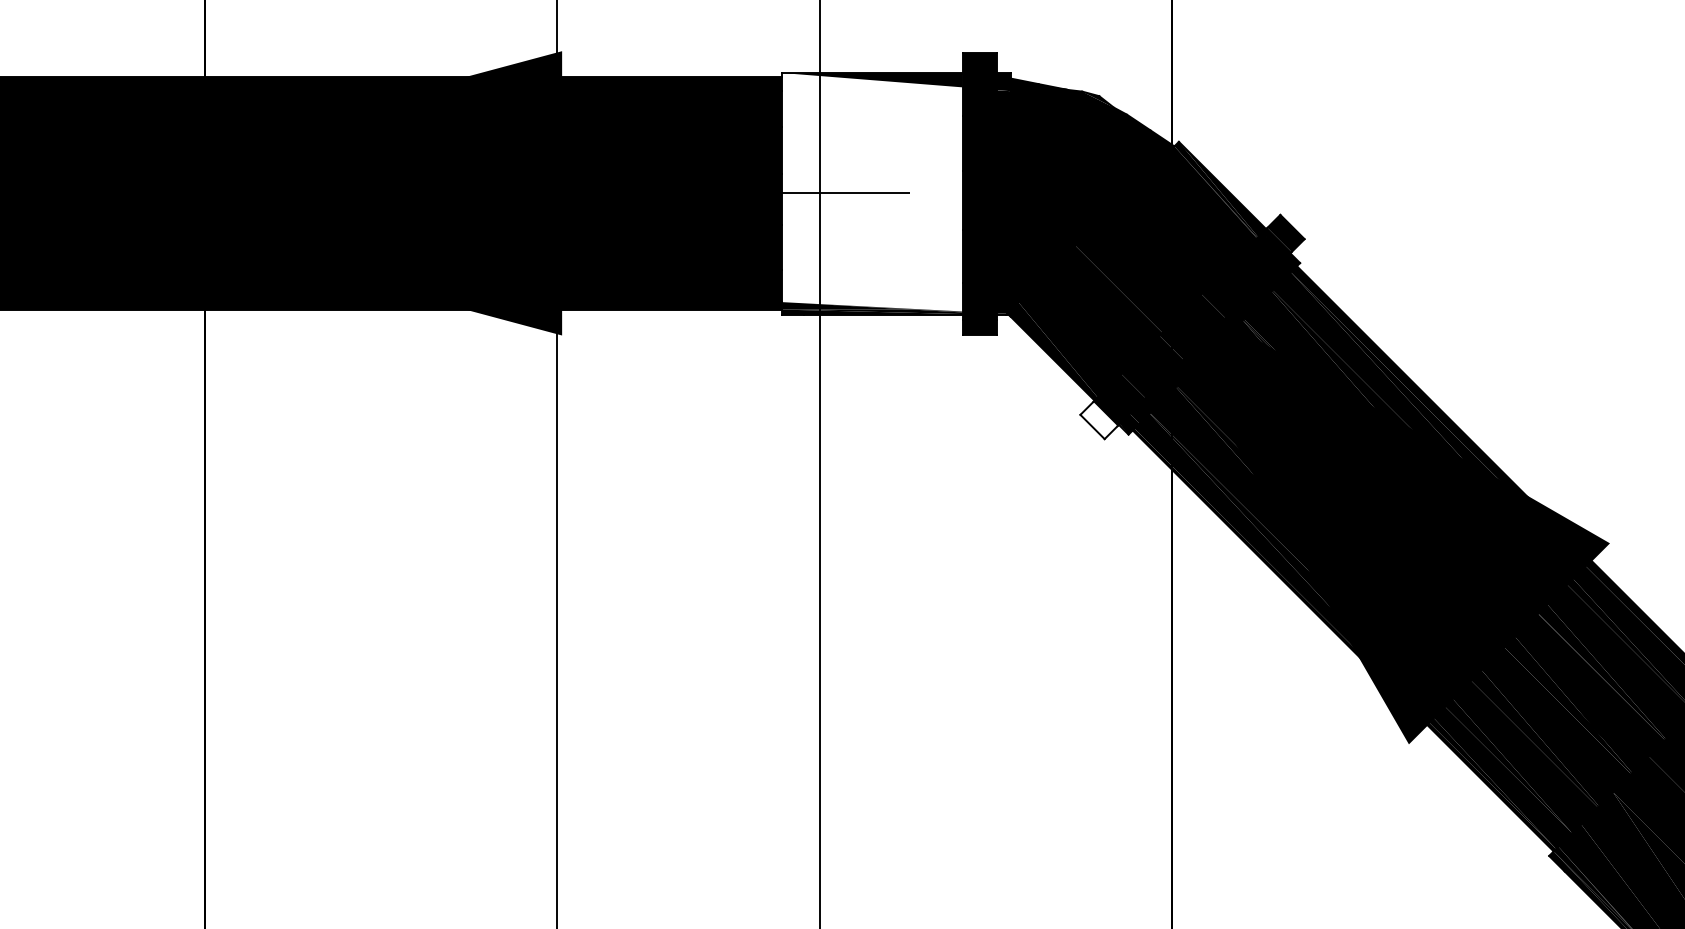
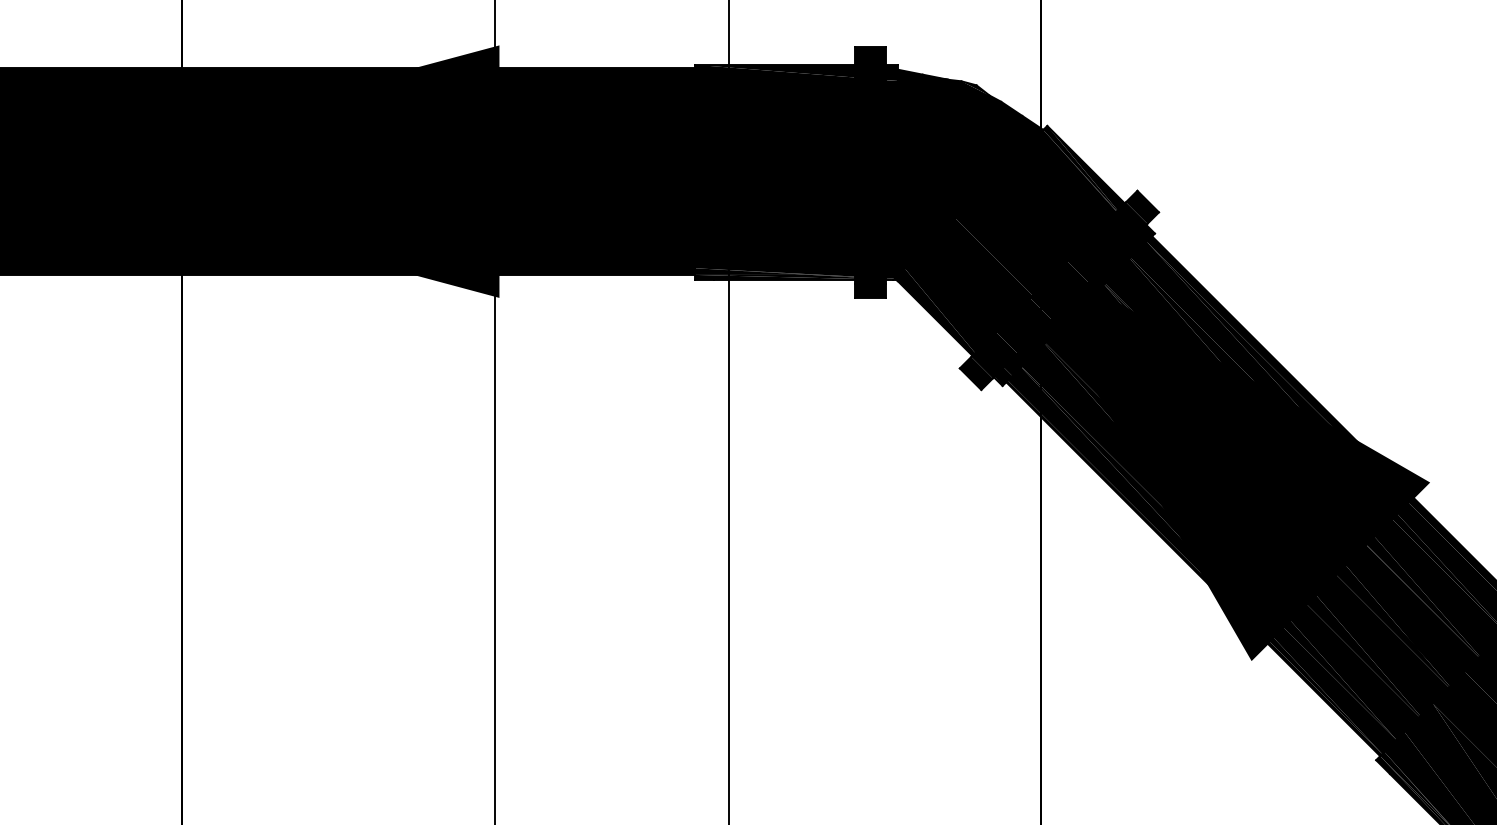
fill: (872, 192) -> (775, 170), added
fill: (1098, 420) -> (975, 373), added

